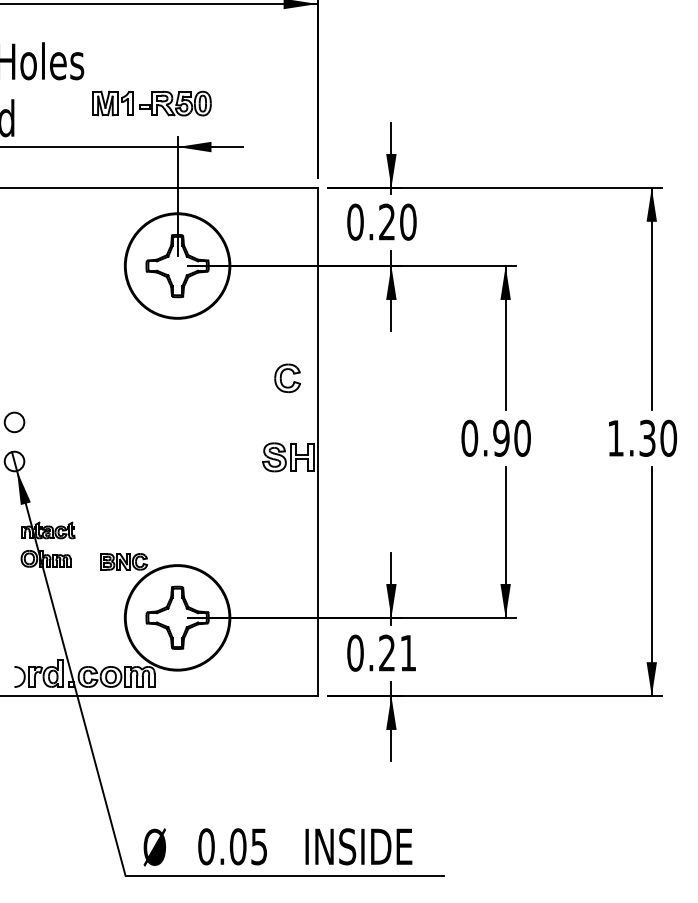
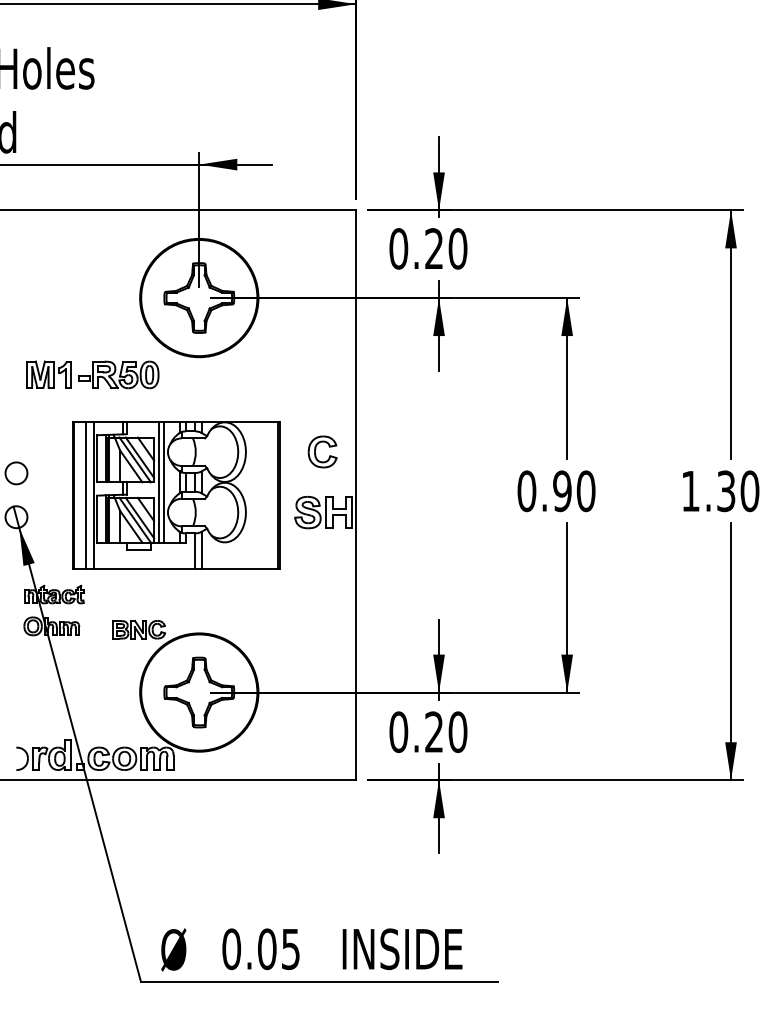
part: (151, 103) -> (92, 374), moved
part: (282, 376) -> (316, 449), moved
part: (157, 442) -> (176, 495), added
text: (407, 652) -> (457, 731), 0.21 -> 0.20

